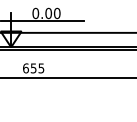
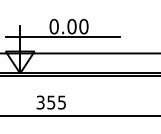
text: (25, 68) -> (40, 102), 655 -> 355

